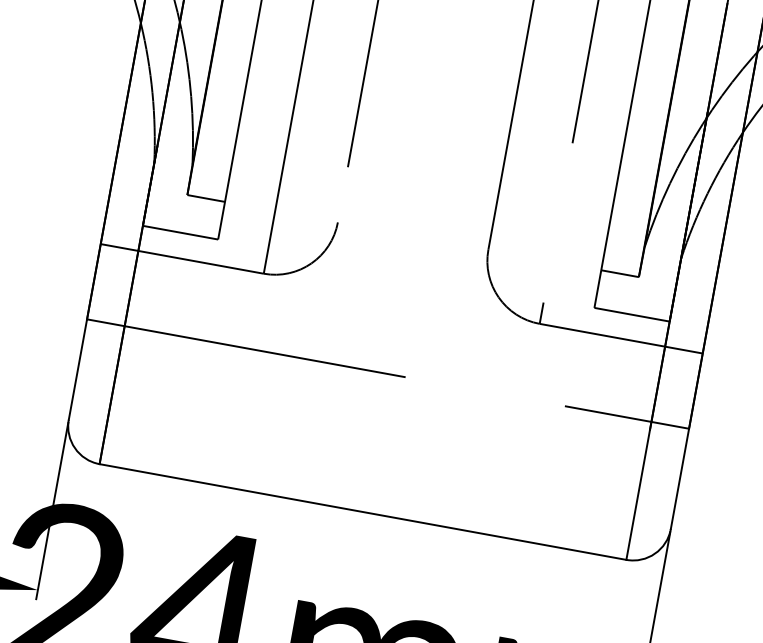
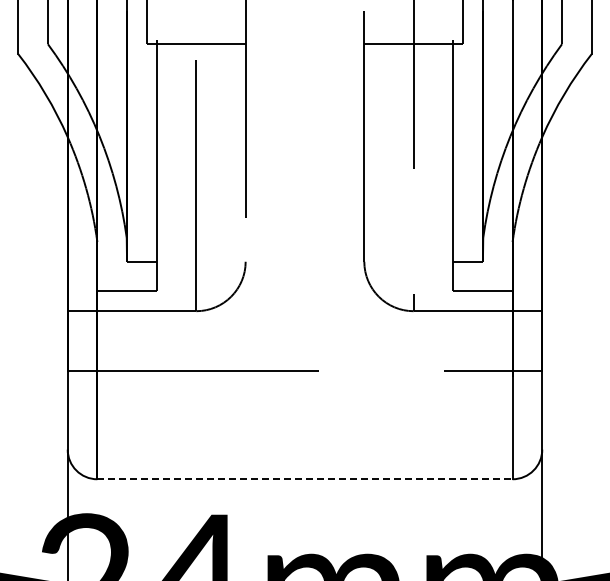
line: (362, 512) -> (304, 479), solid -> dashed

